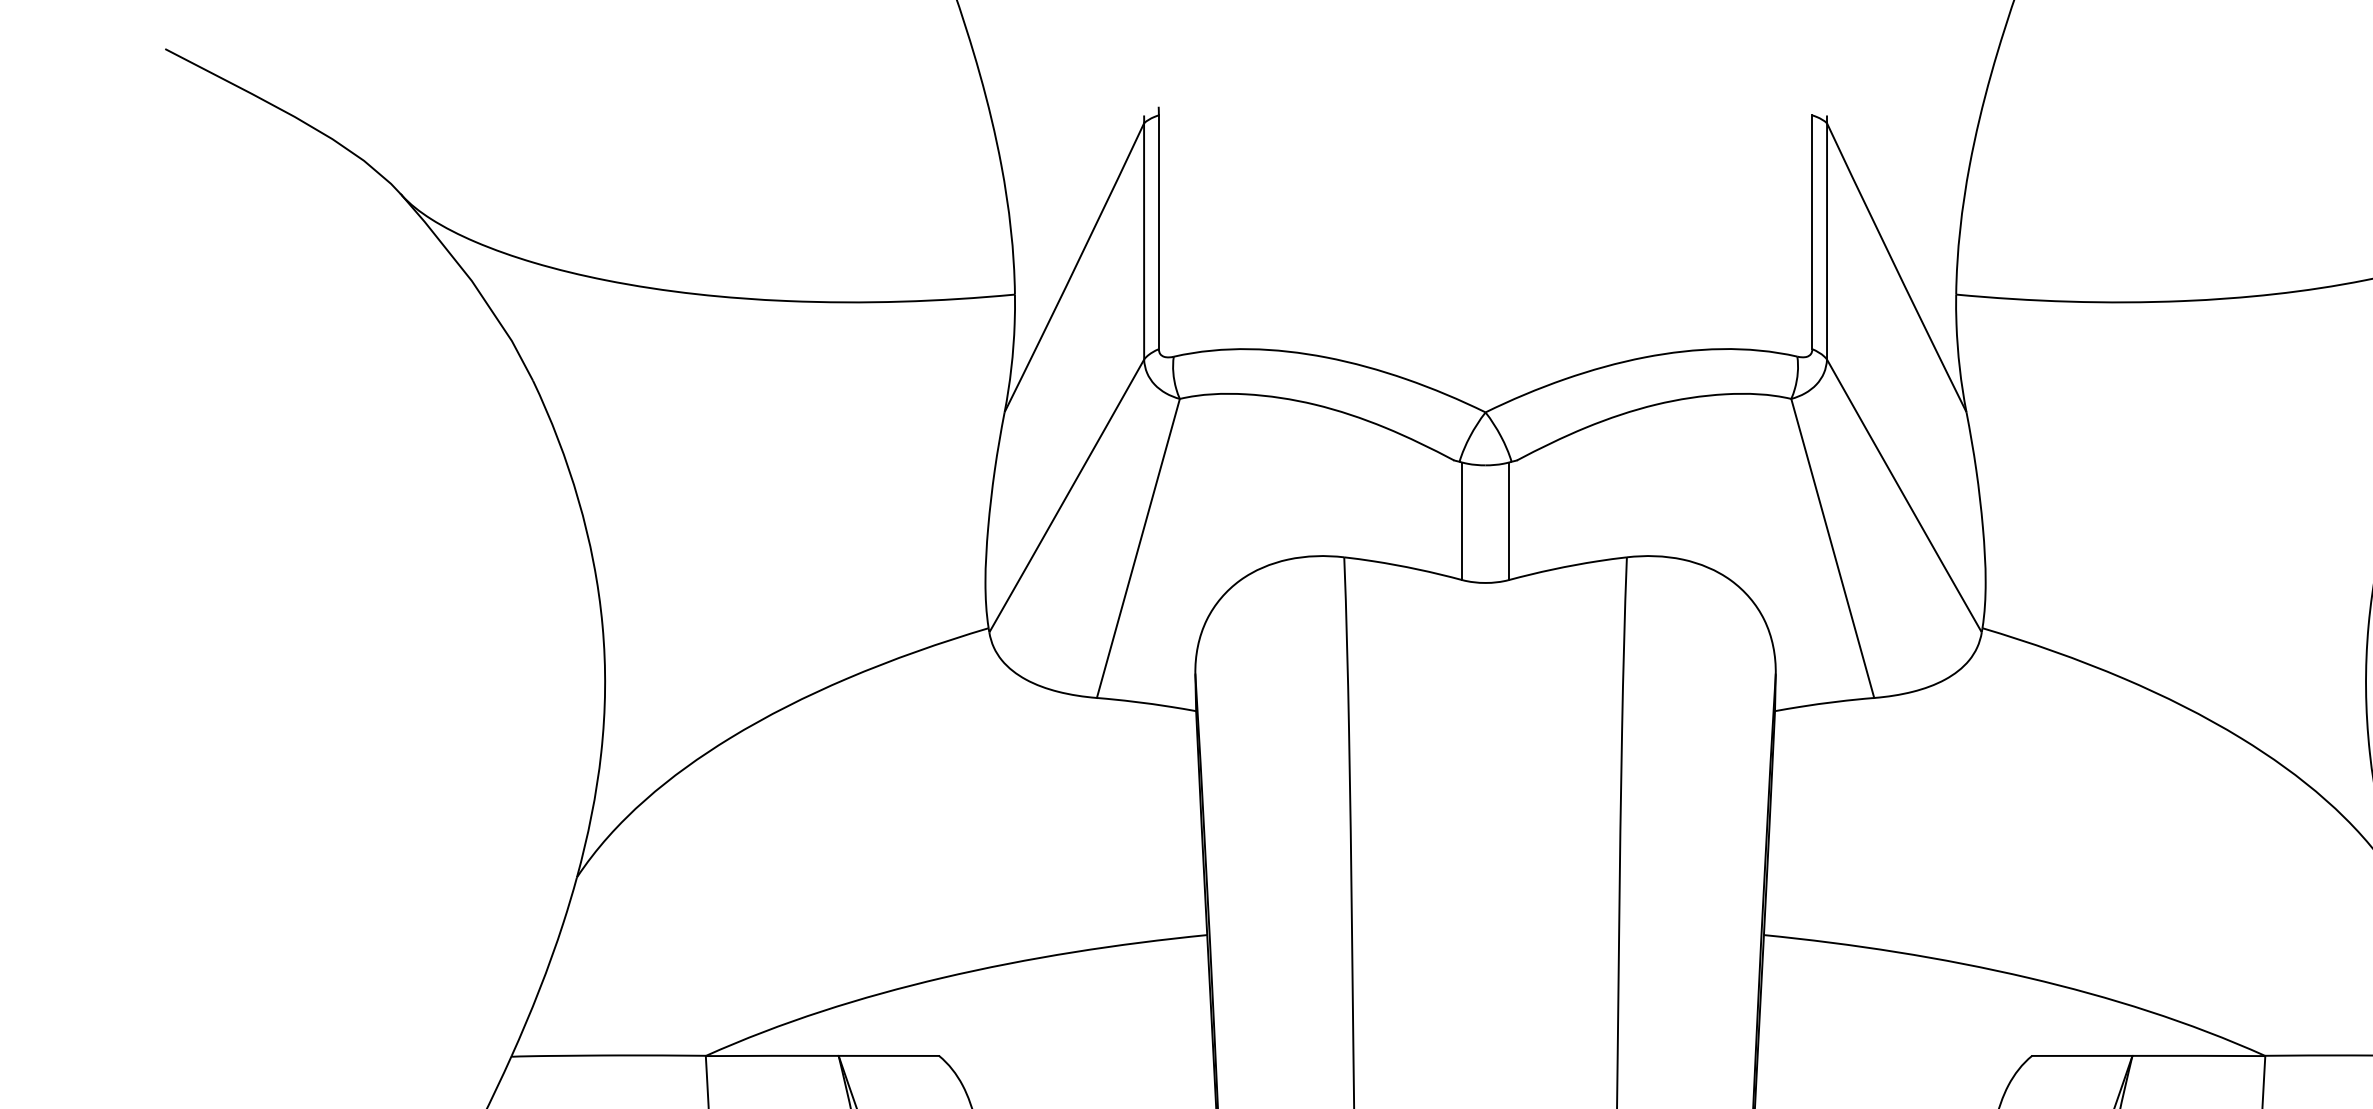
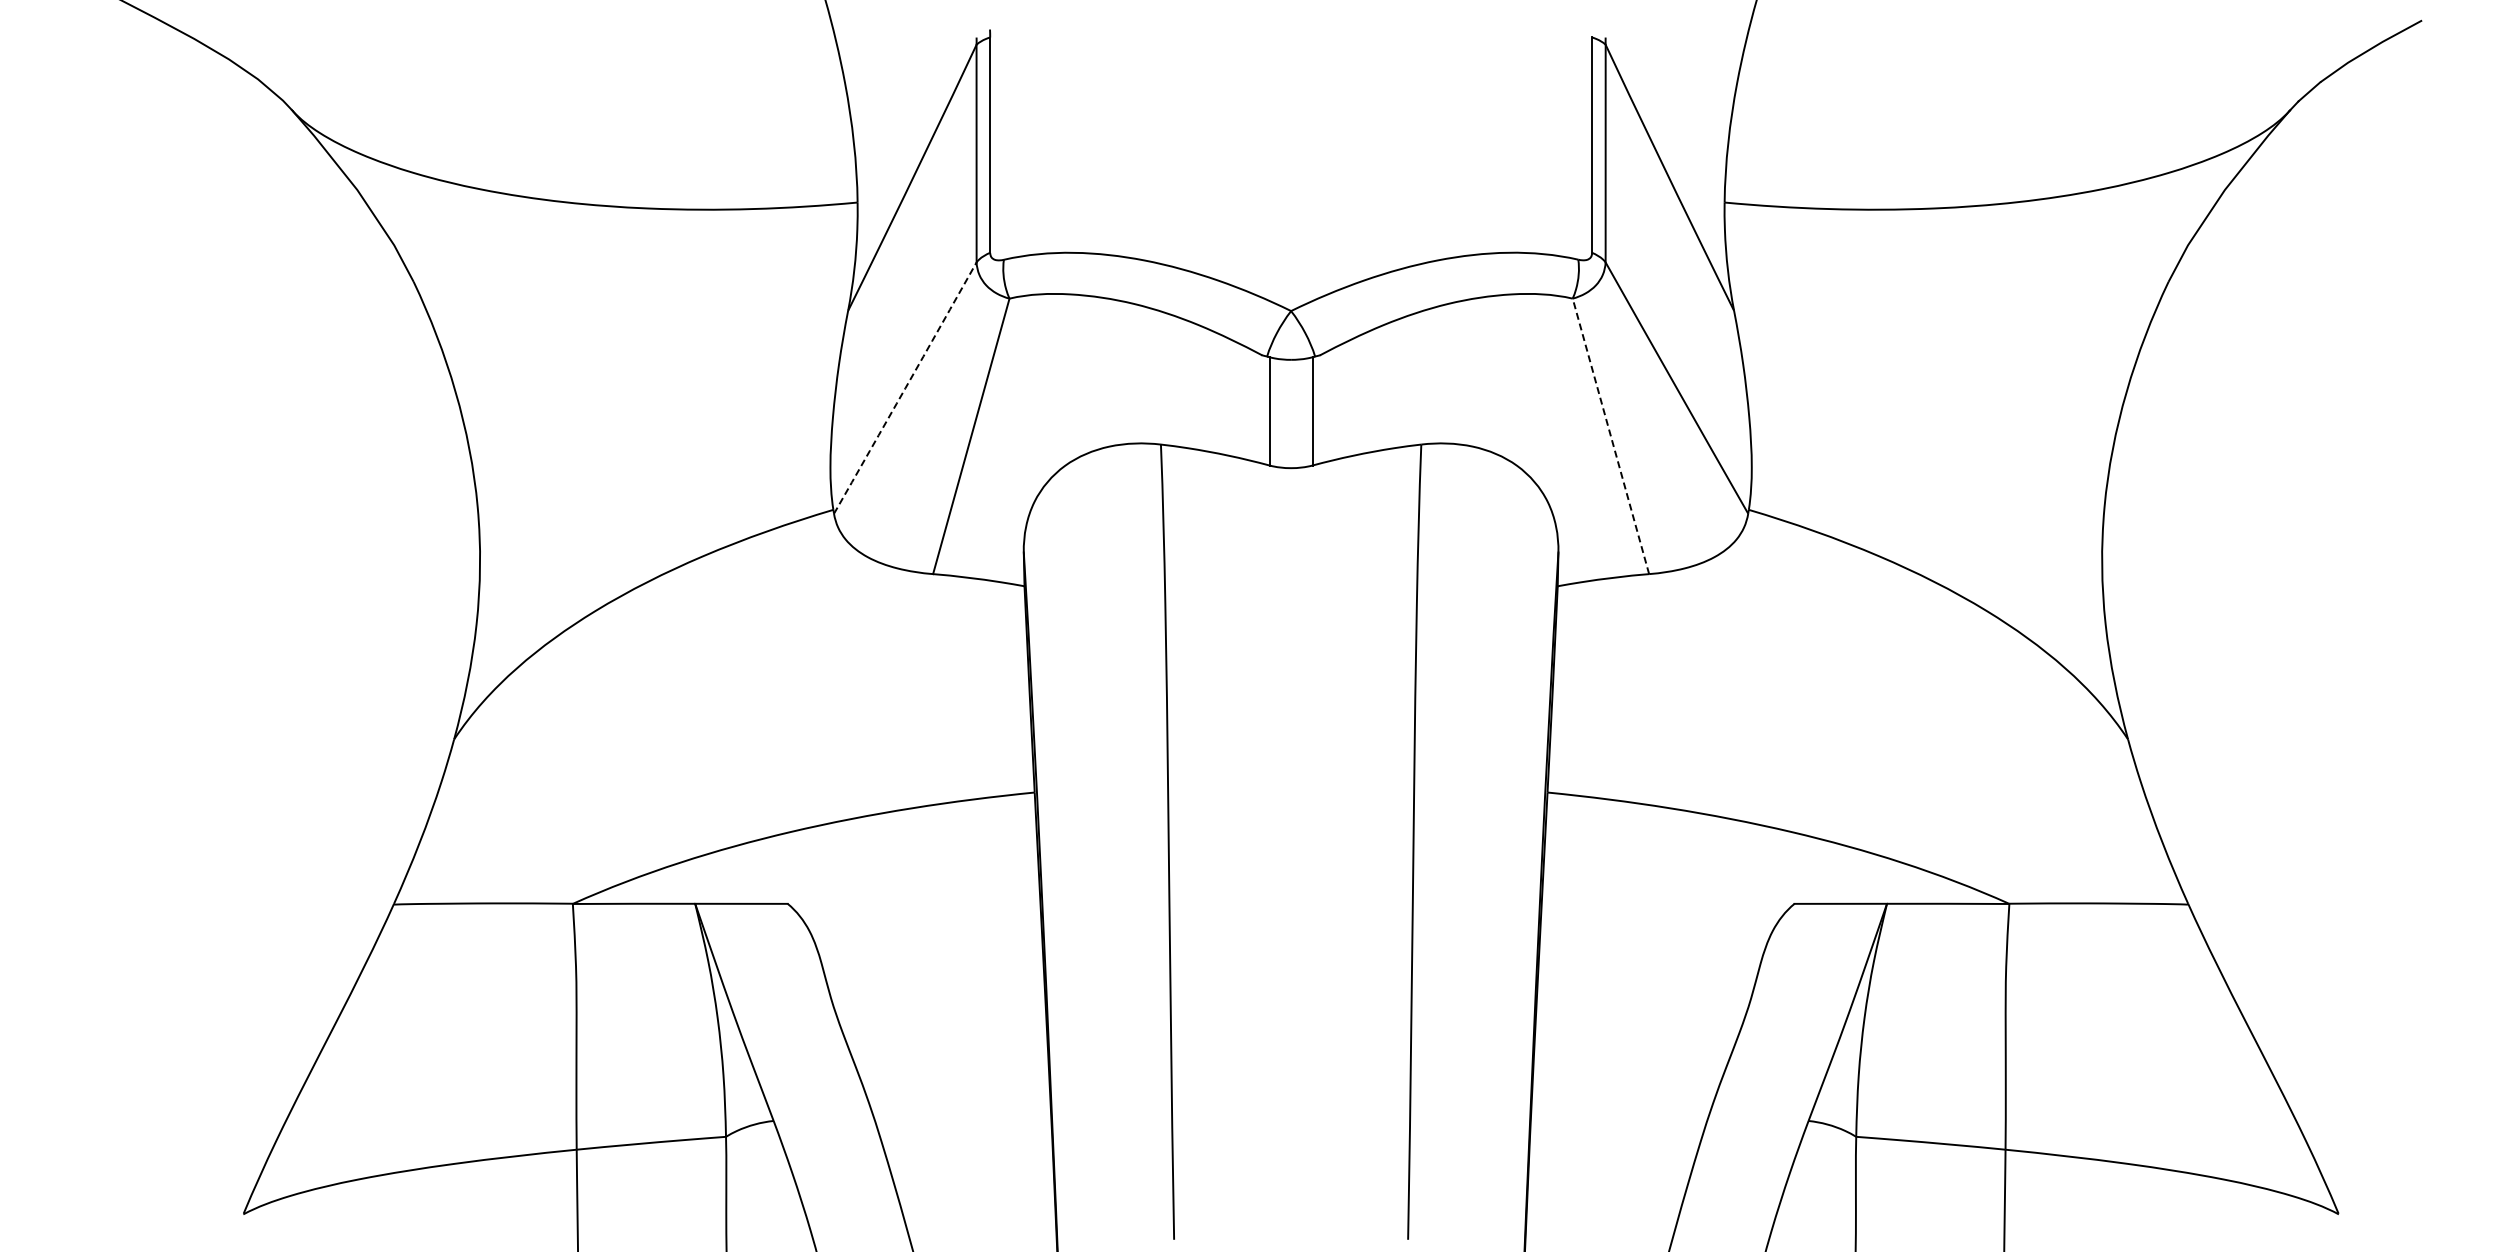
arc: (1066, 496) -> (905, 388), solid -> dashed
line: (1832, 548) -> (1610, 436), solid -> dashed

